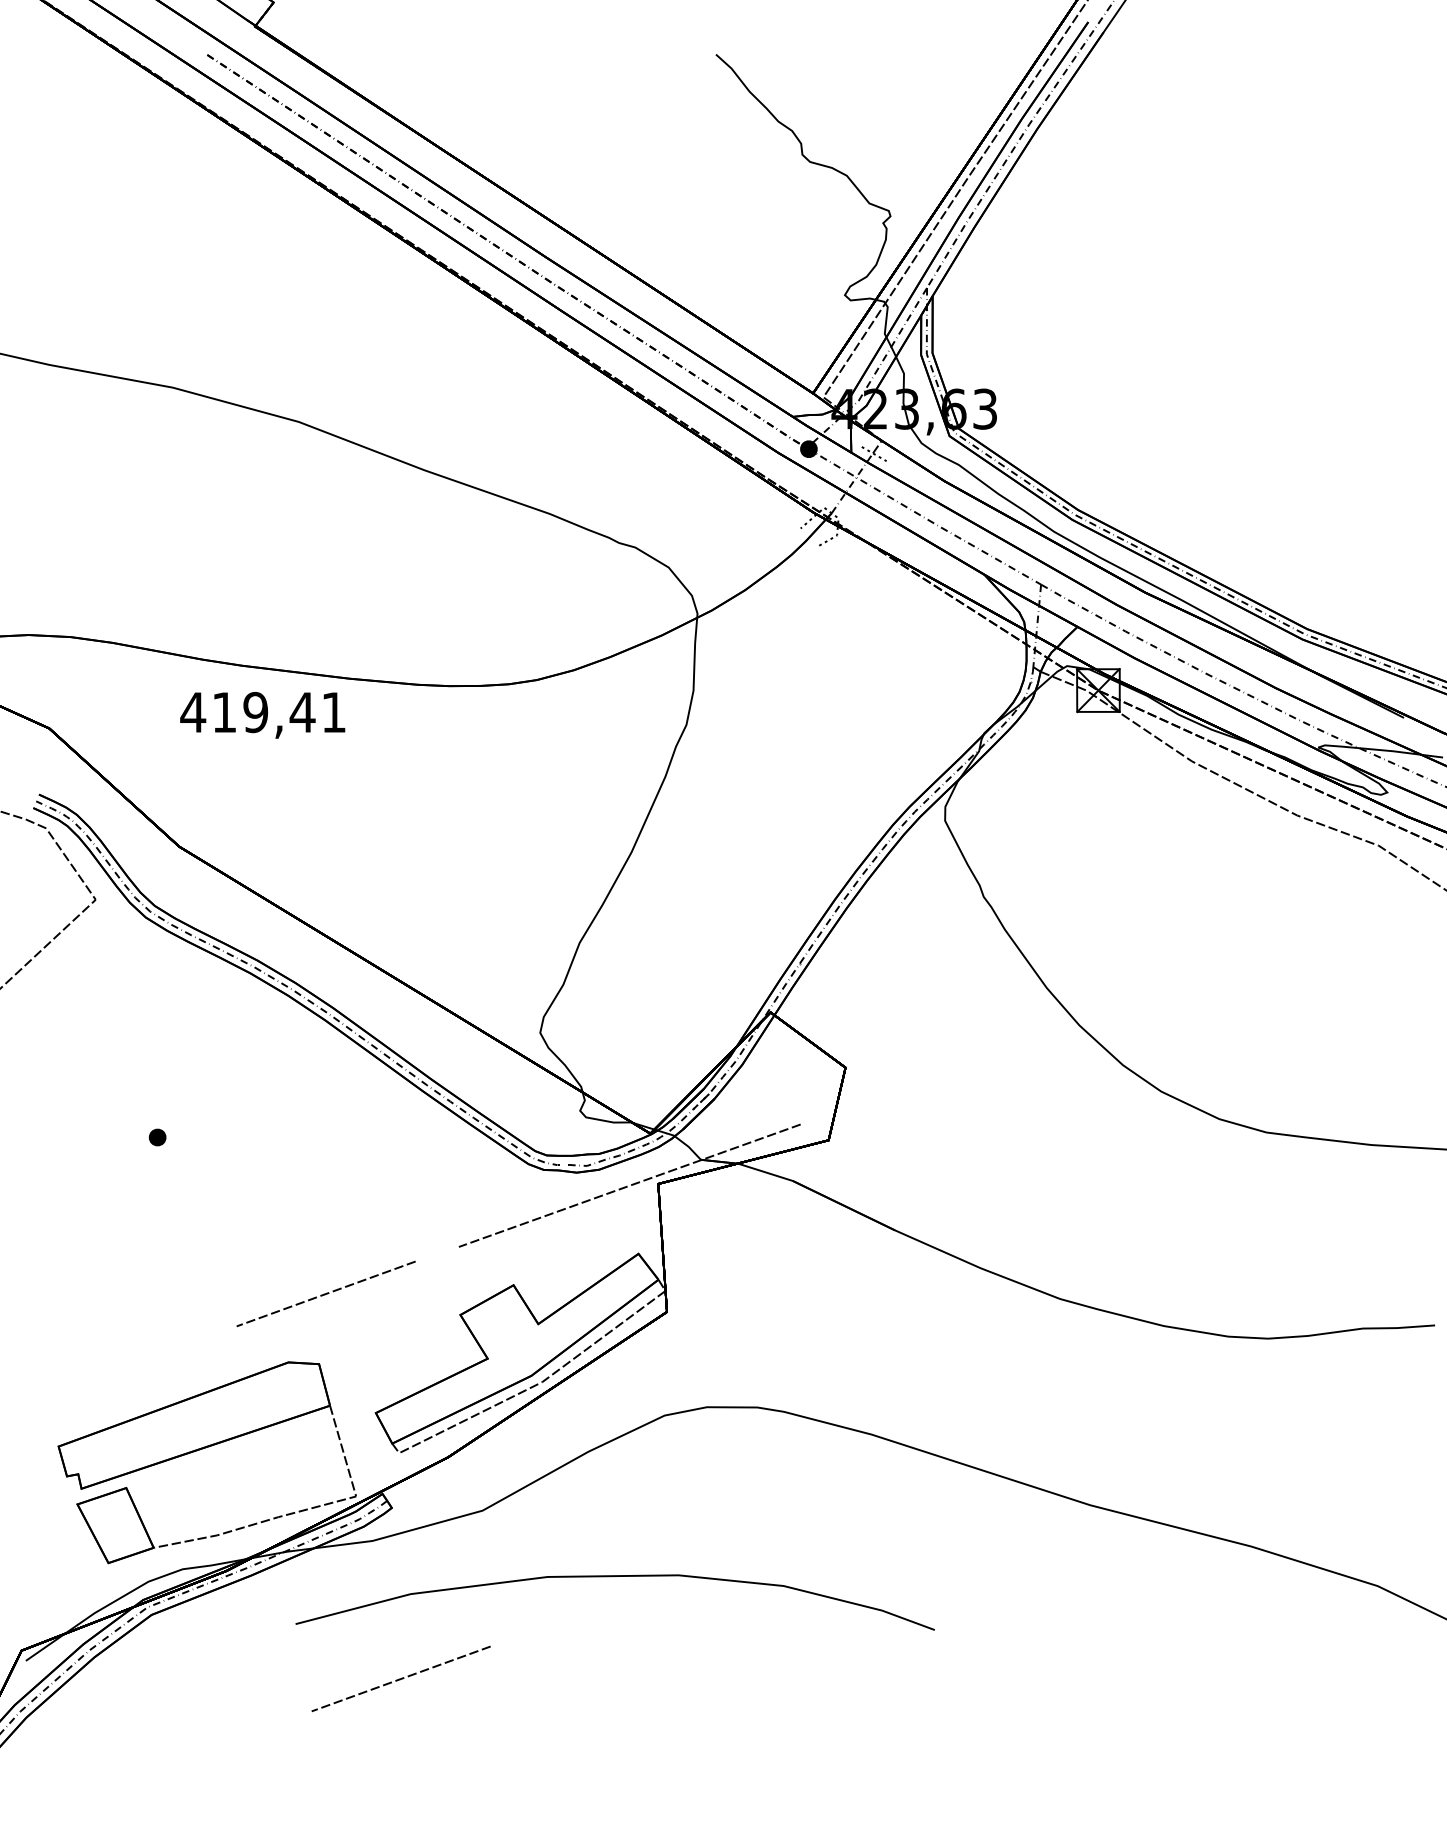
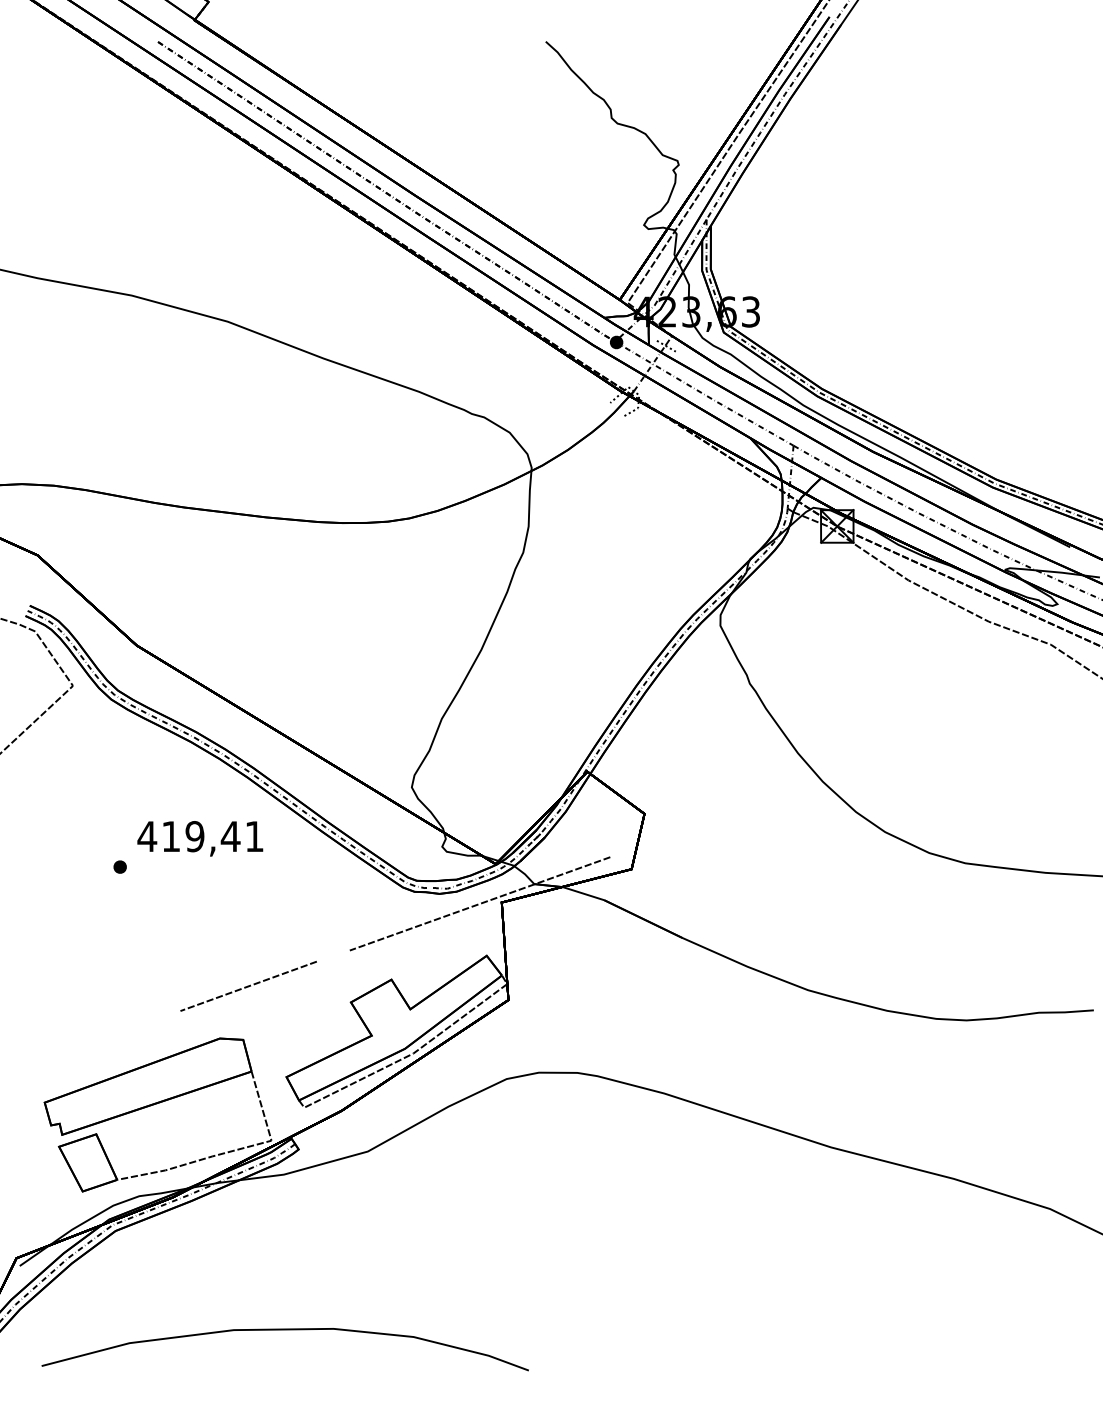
text: (262, 715) -> (200, 838), moved
curve: (611, 1577) -> (282, 1330), moved
line: (400, 1678) -> (305, 1279), removed

